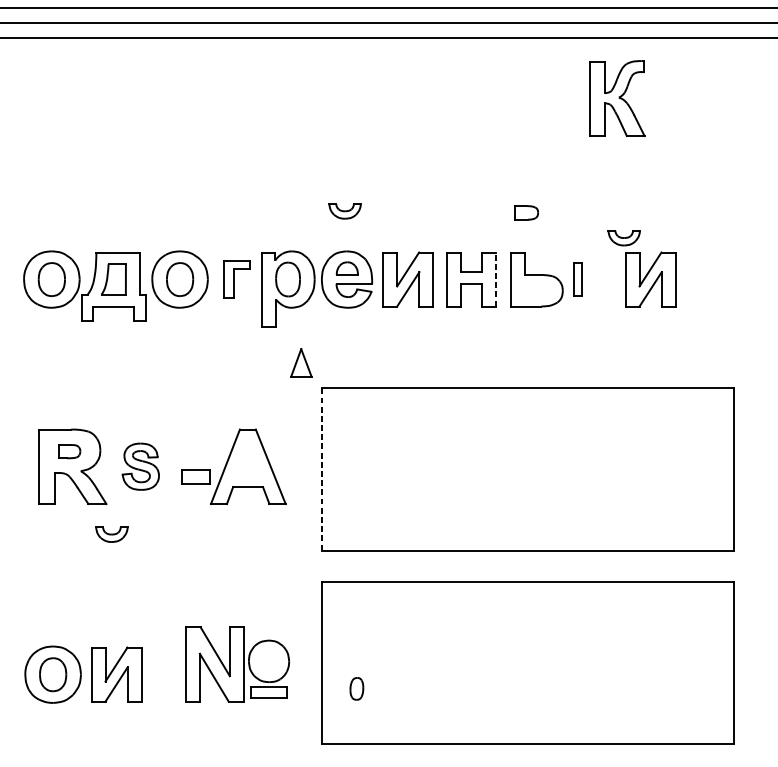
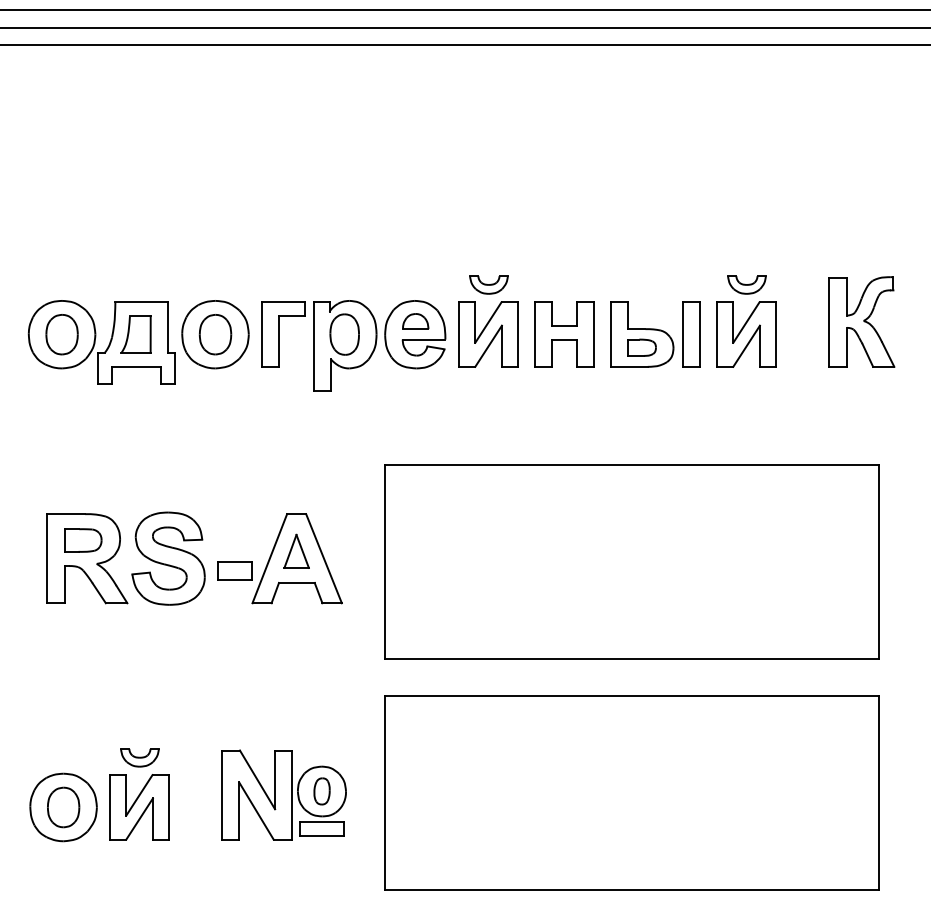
part: (617, 98) -> (861, 321), moved
part: (344, 210) -> (488, 284), moved
part: (526, 212) -> (641, 347), moved
part: (236, 279) -> (283, 334), size x1.43
line: (495, 279) -> (593, 334), dashed -> solid
part: (577, 279) -> (691, 334), size x1.67
part: (650, 279) -> (746, 334), moved
part: (301, 362) -> (296, 550), moved
part: (69, 451) -> (83, 540), size x1.43
part: (140, 466) -> (168, 558), size x1.67
line: (321, 469) -> (384, 562), dashed -> solid
part: (111, 534) -> (139, 757), moved
part: (356, 688) -> (321, 791), moved

